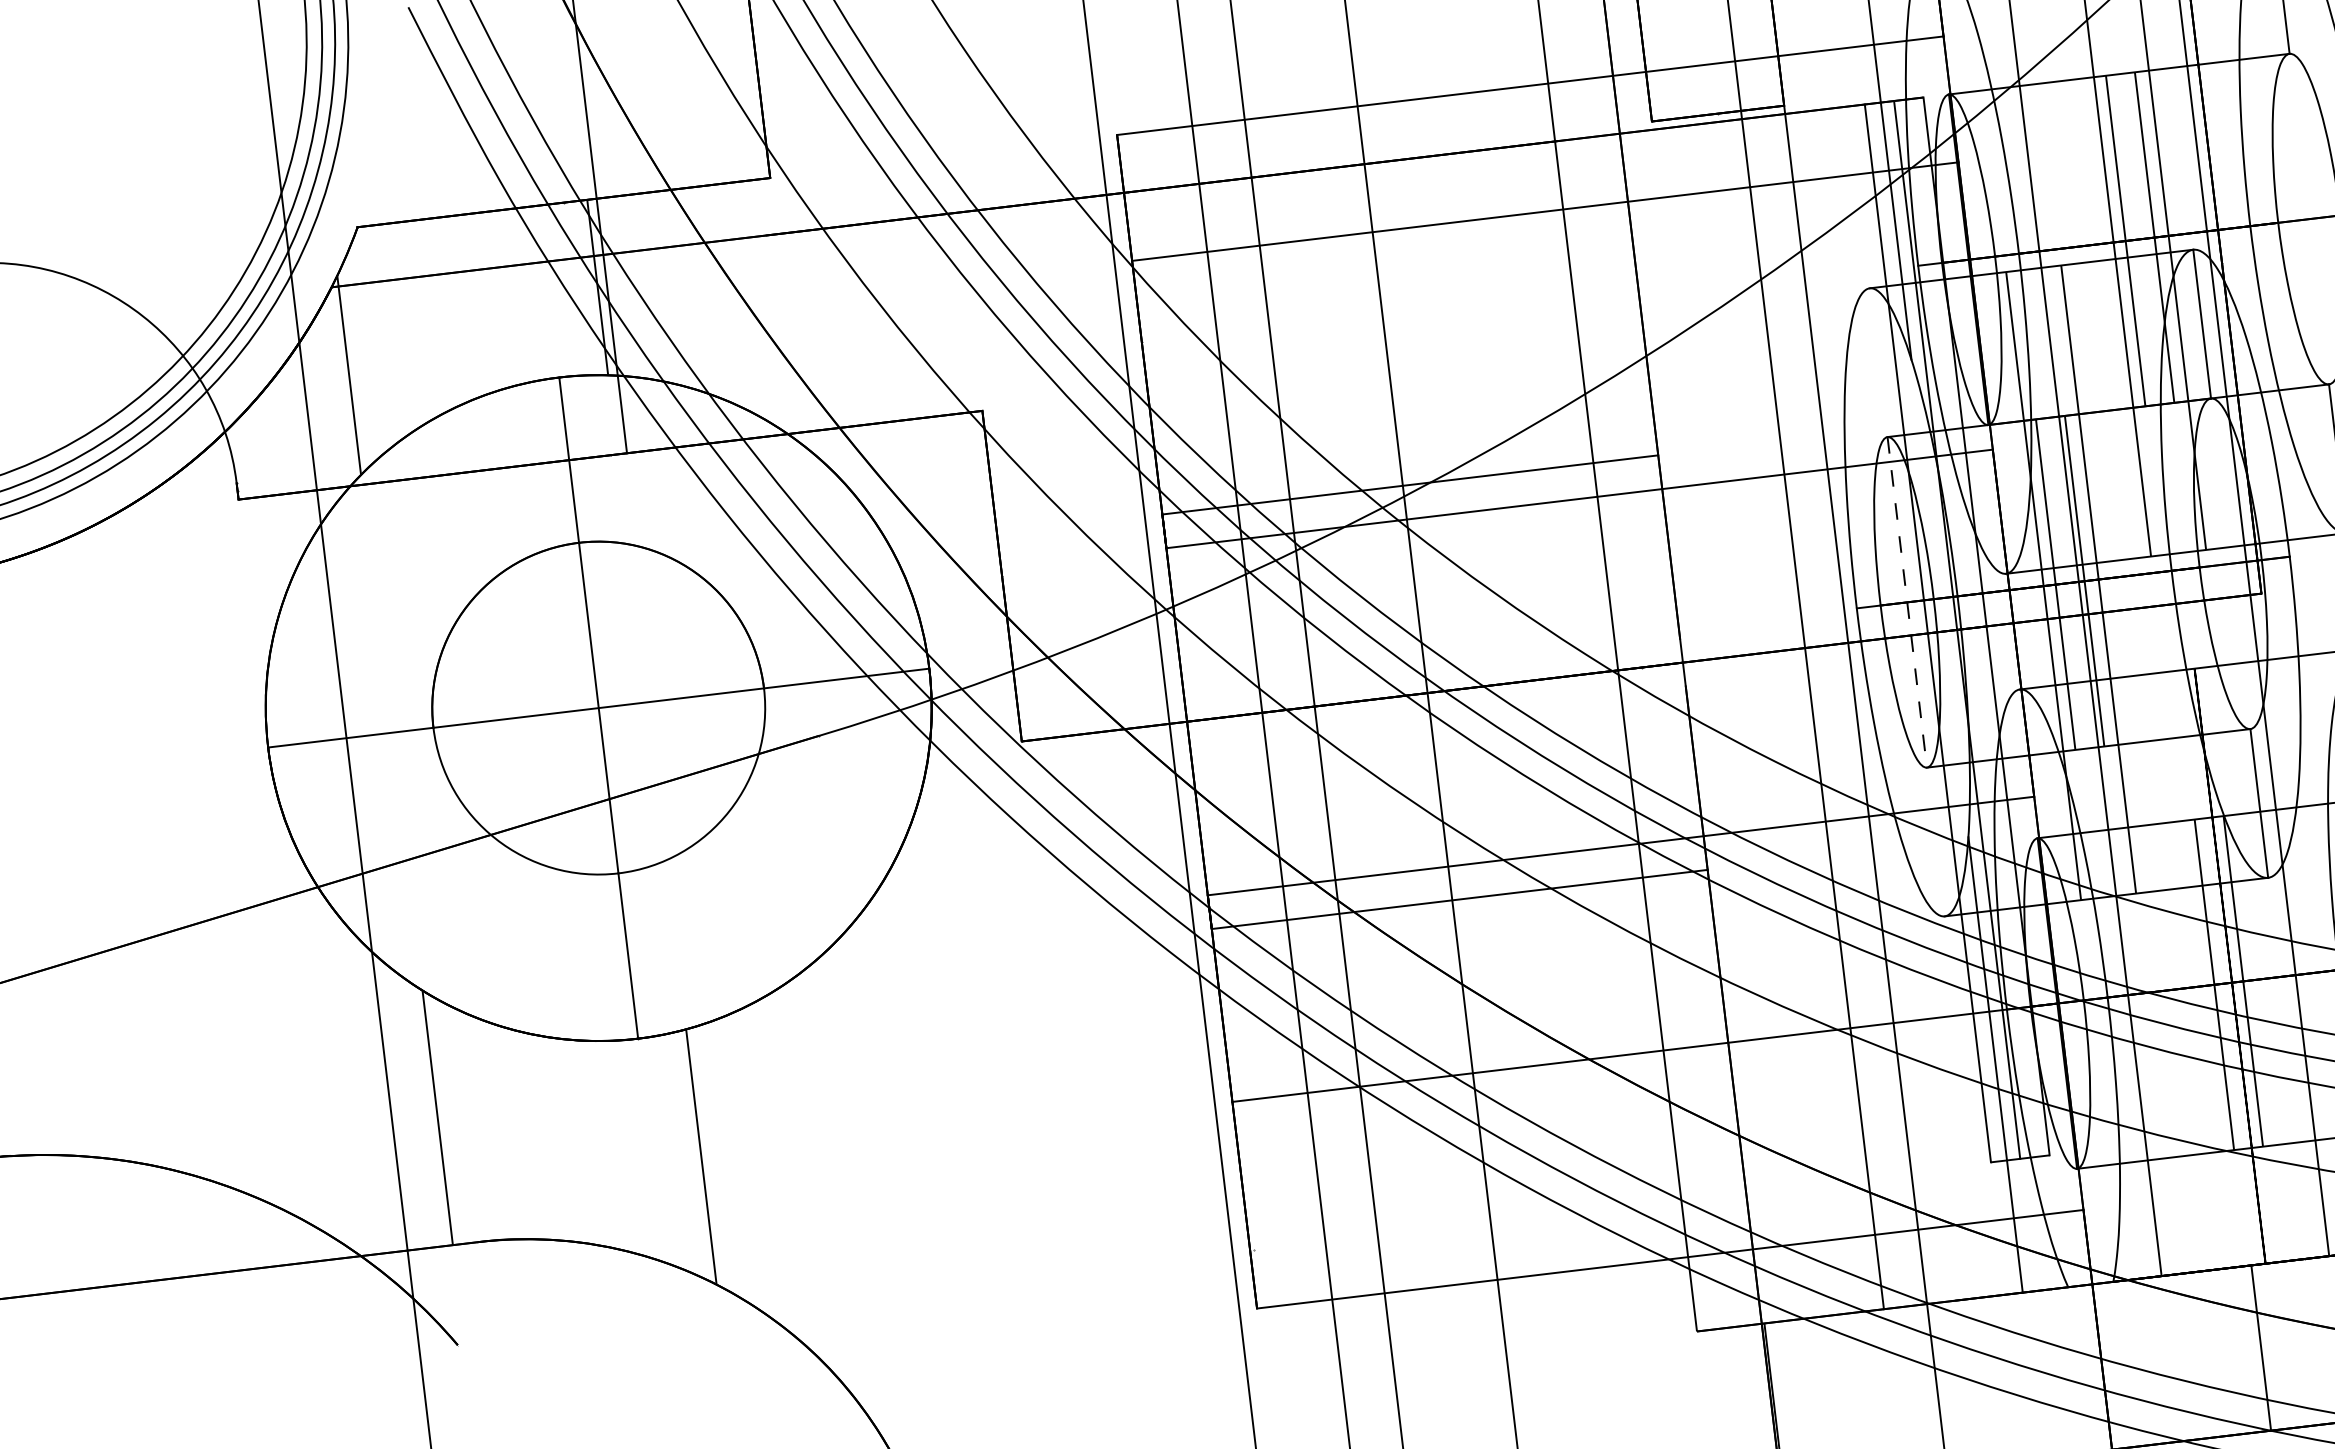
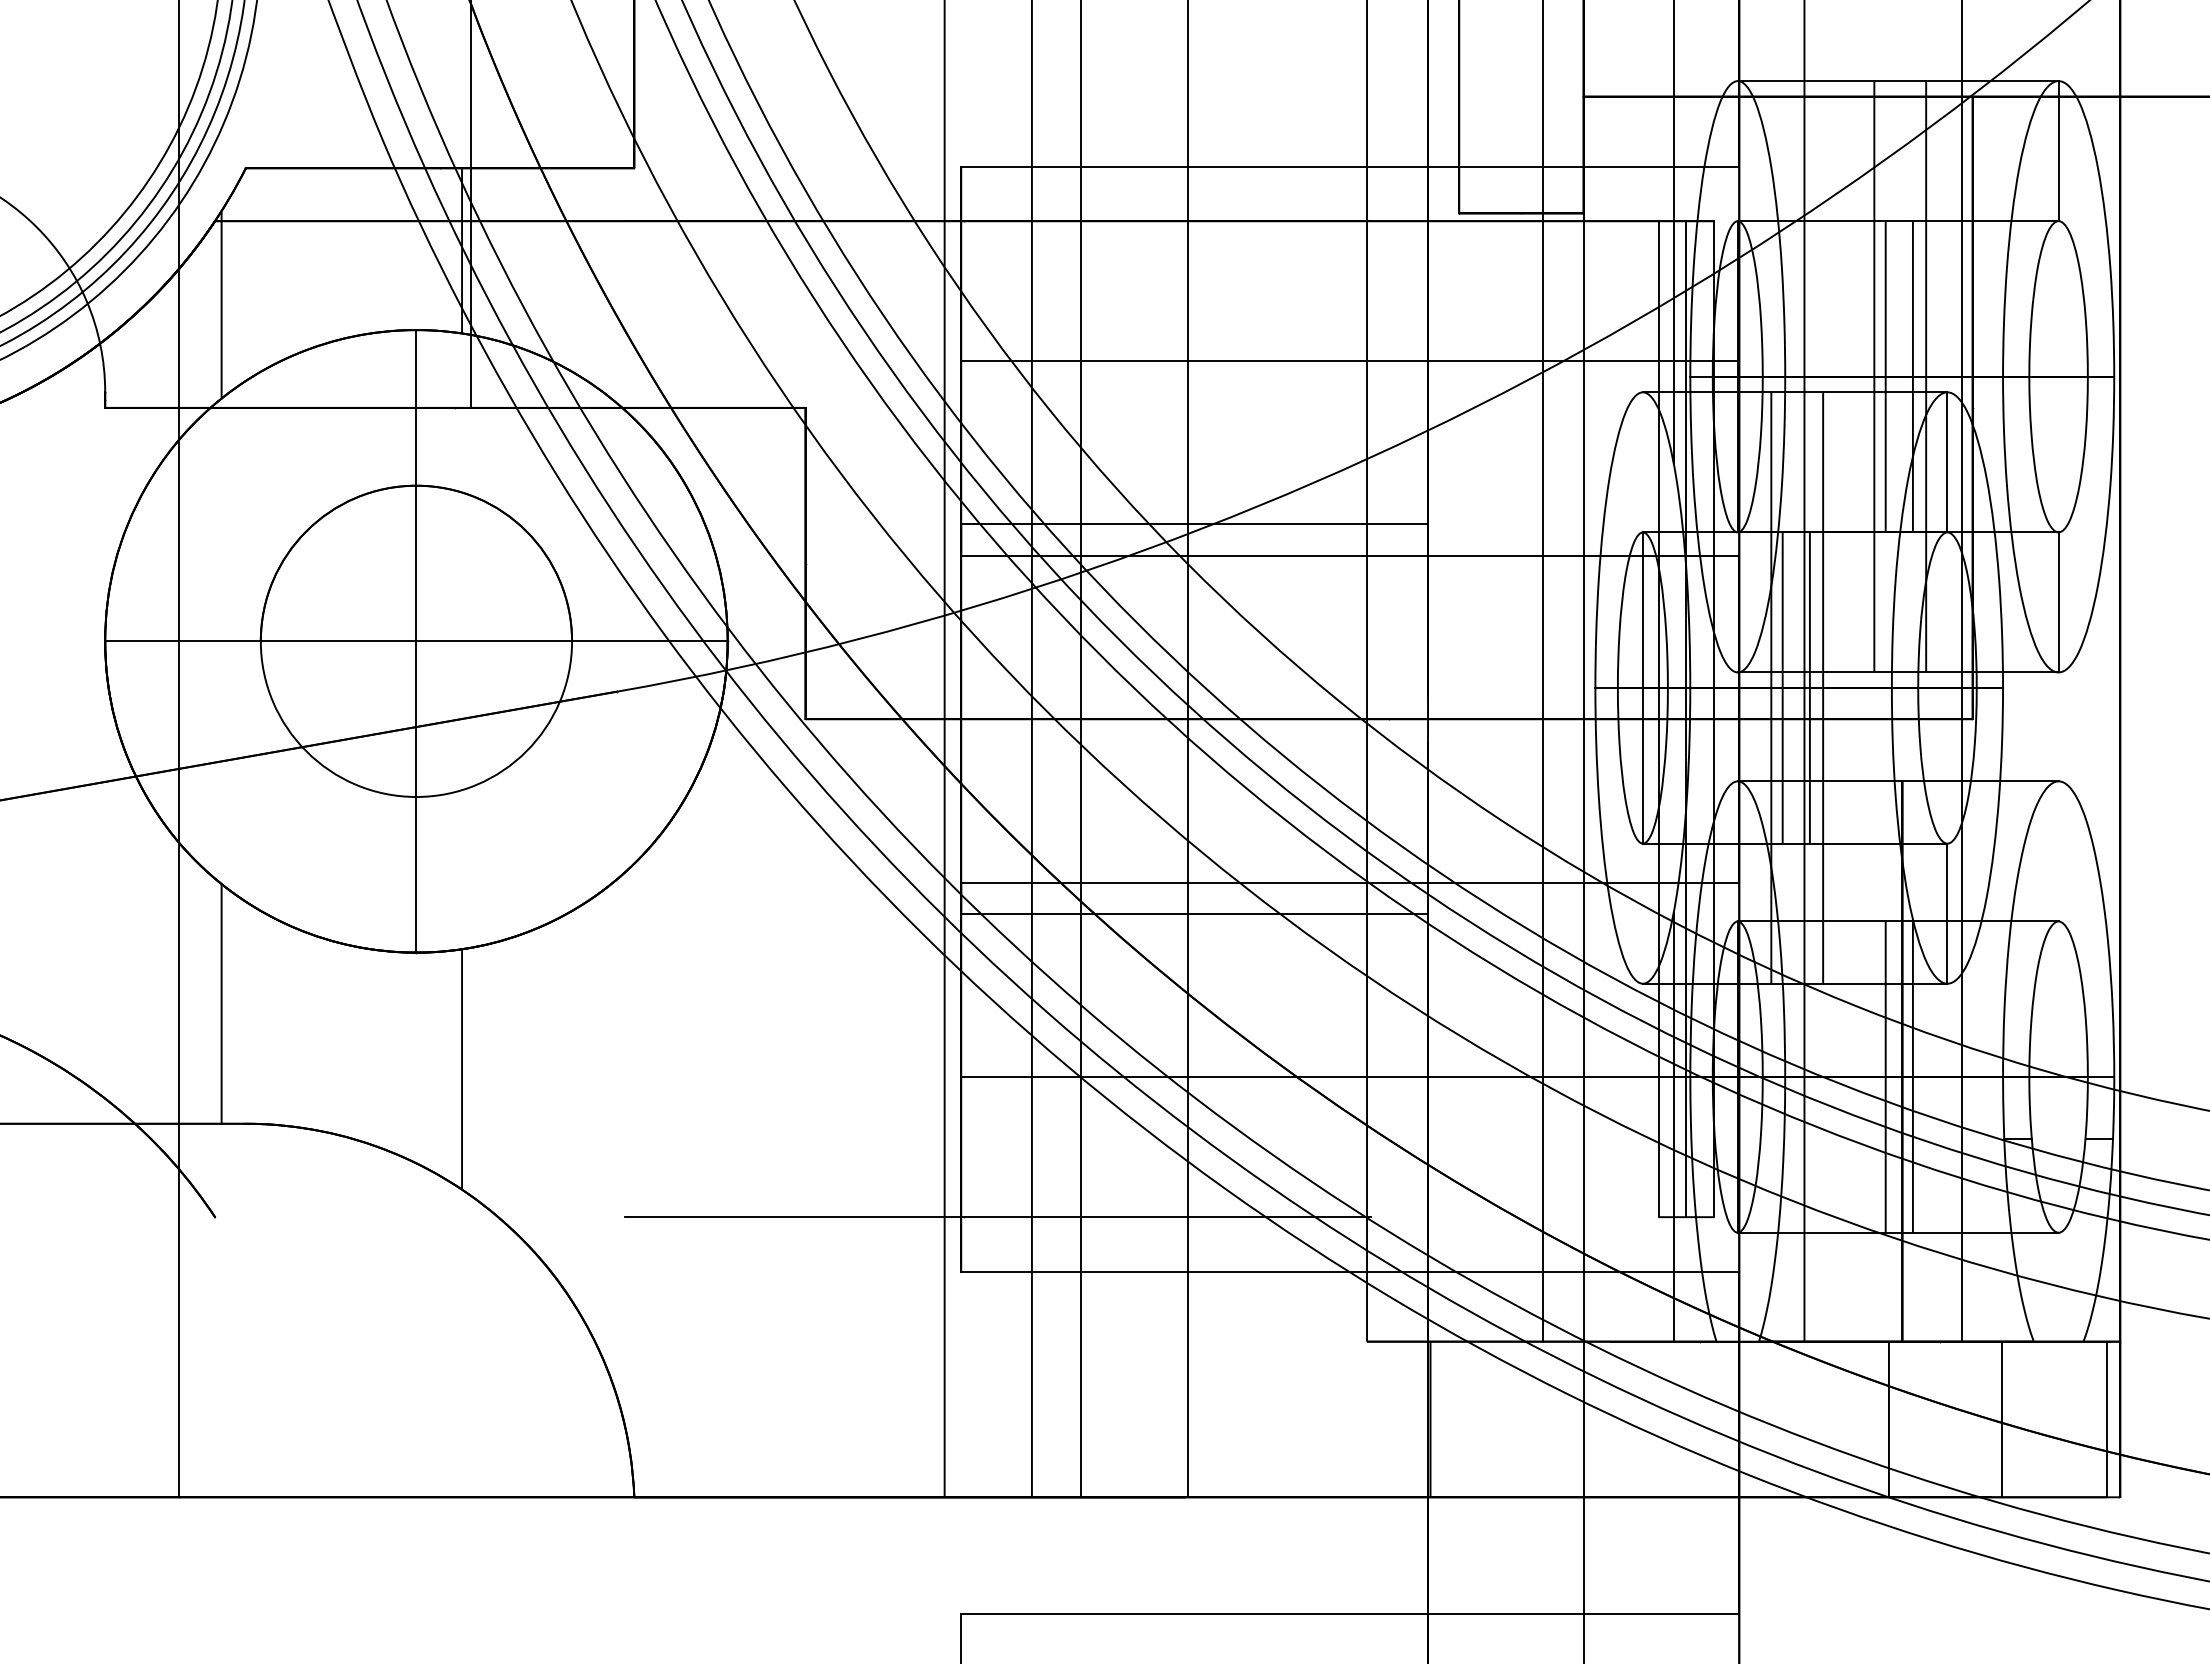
line: (1545, 211) -> (1350, 361), moved
line: (1906, 602) -> (1642, 688), dashed -> solid
line: (1288, 1246) -> (997, 1217), added

